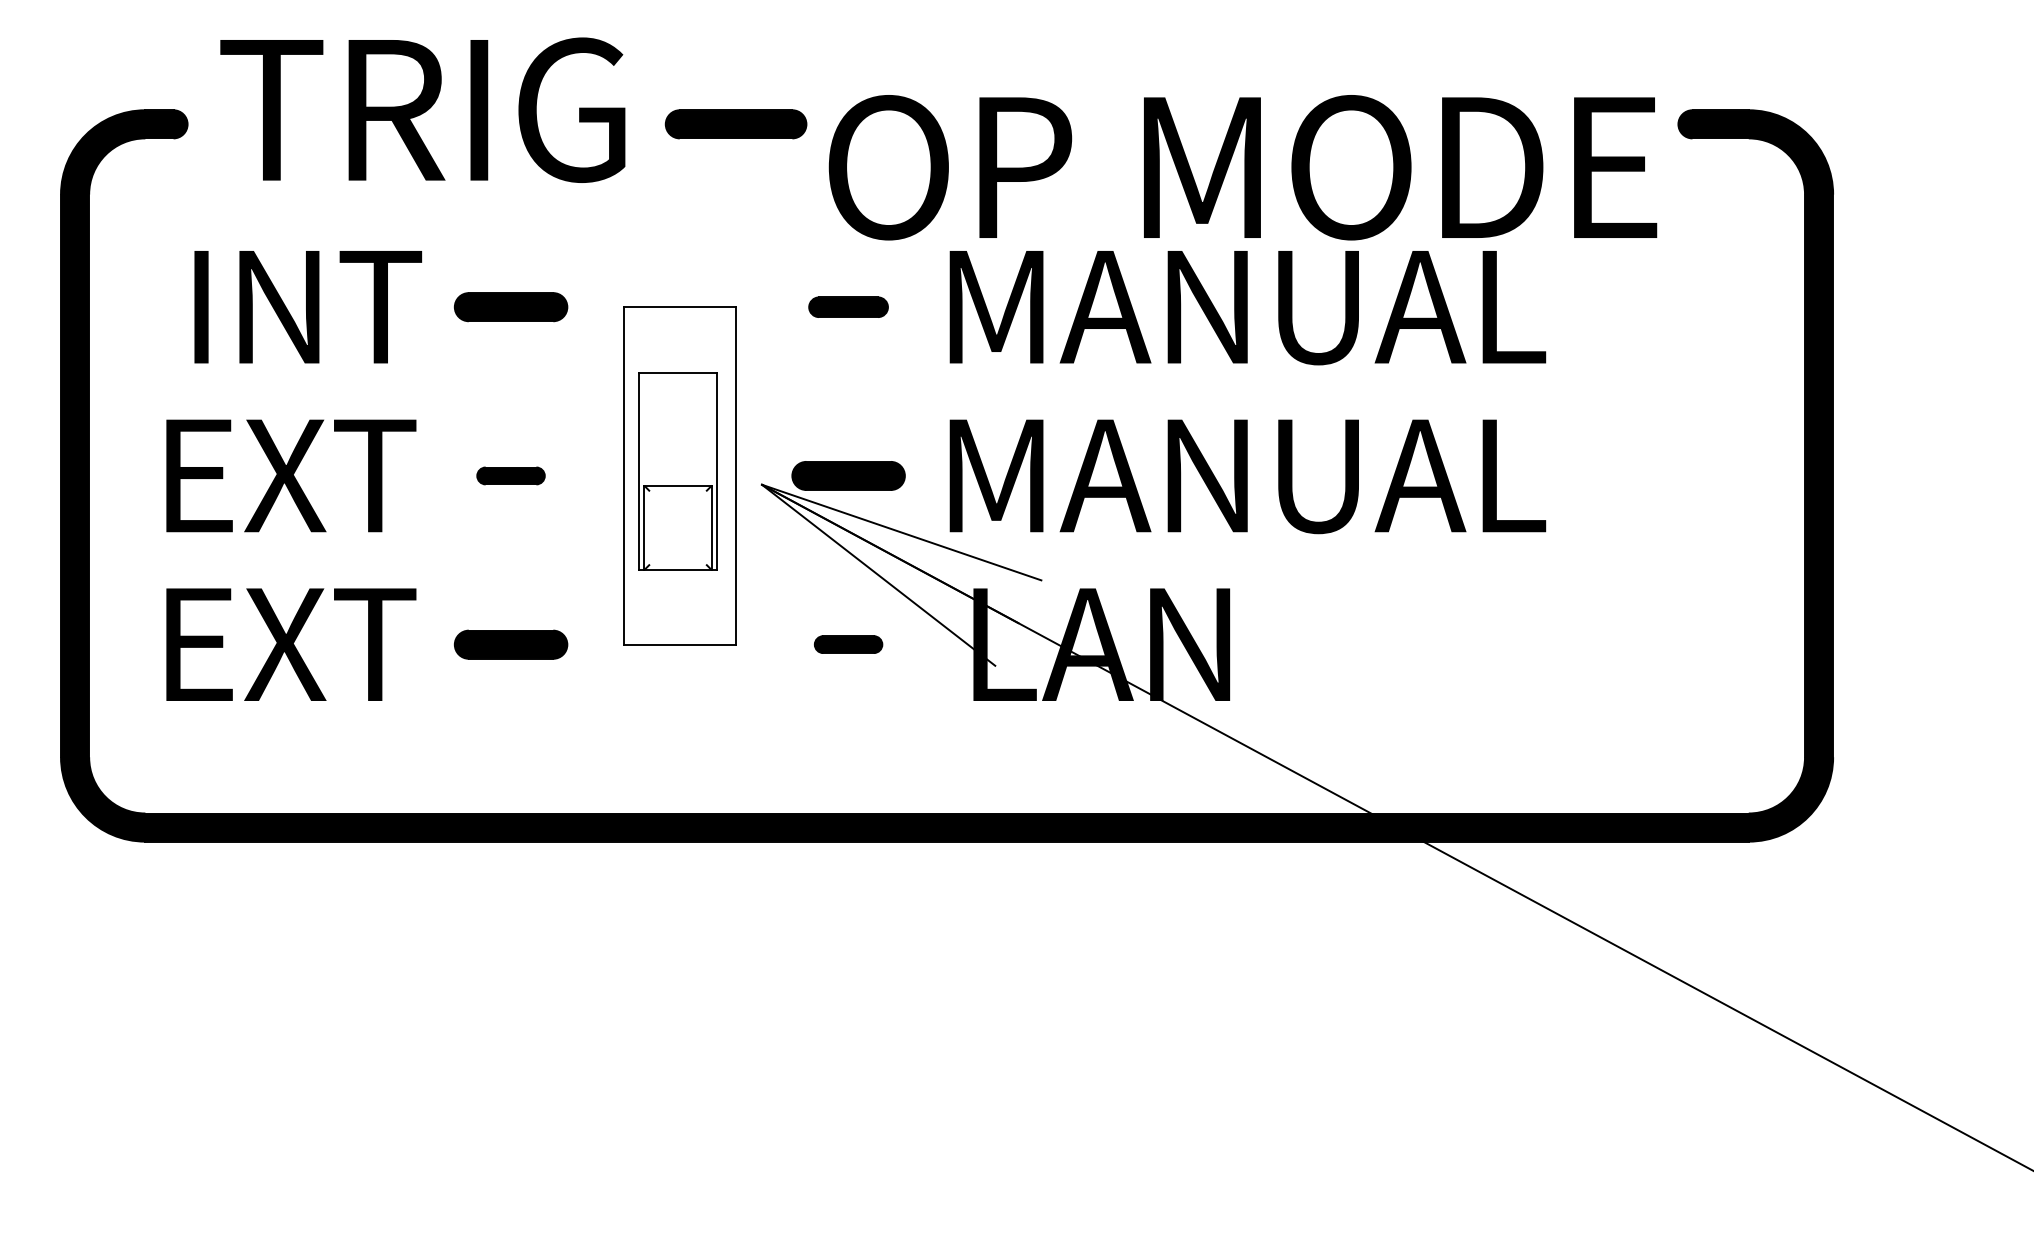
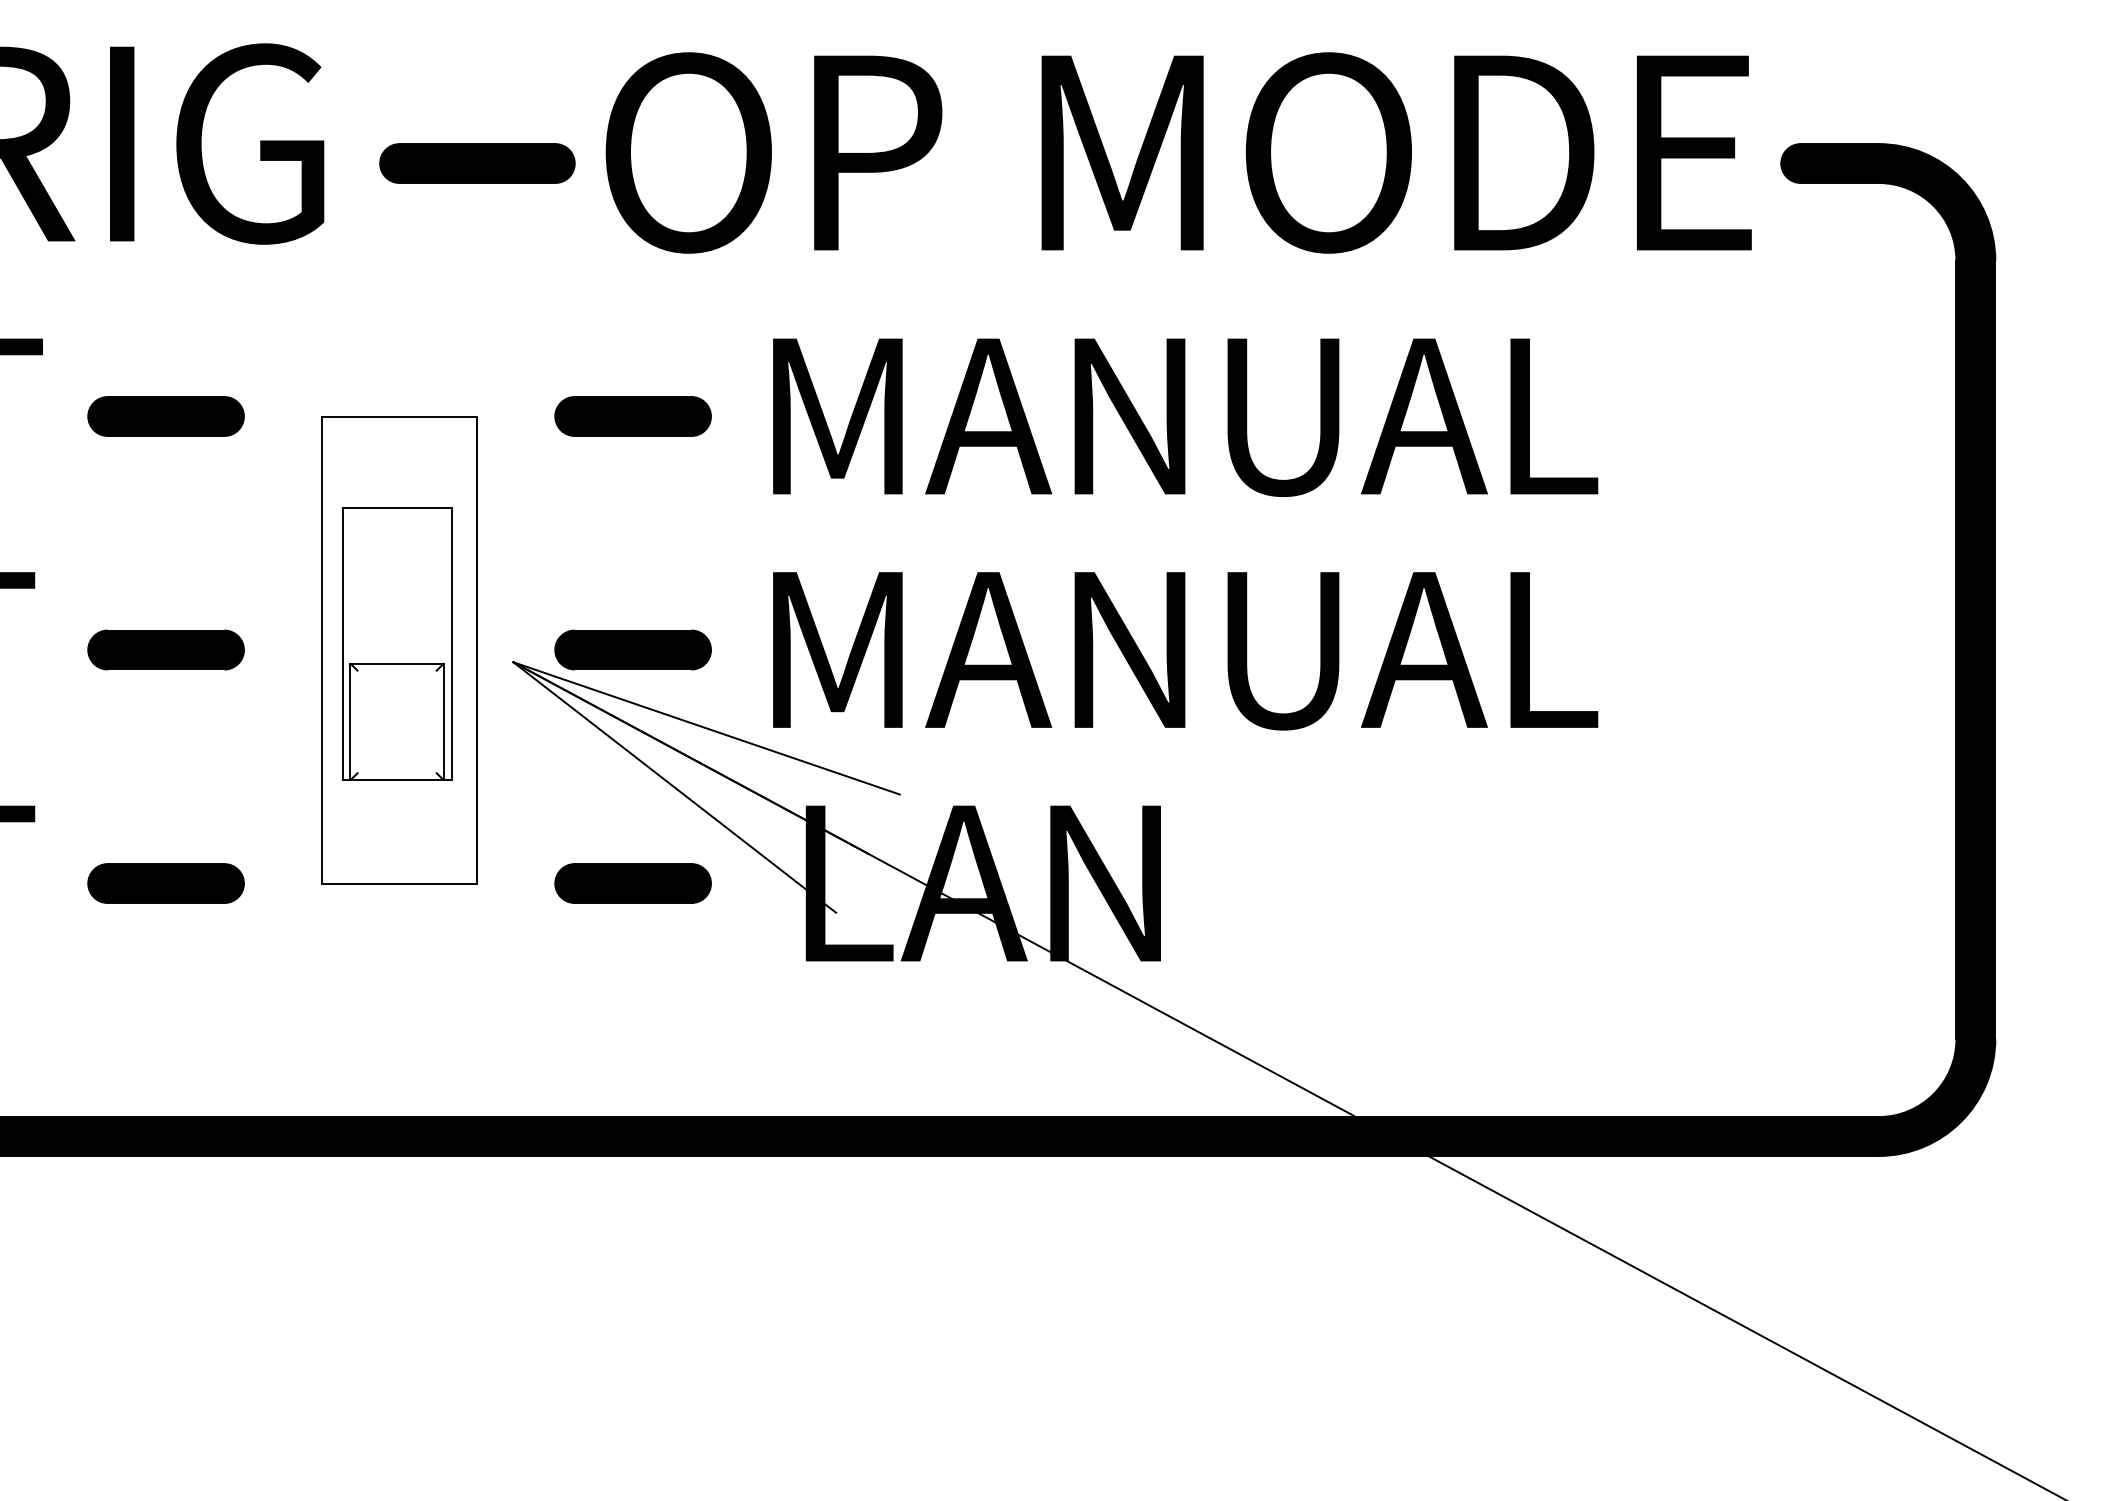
text: (1242, 167) -> (1178, 152), moved
part: (848, 307) -> (632, 416), size x1.43
part: (510, 475) -> (165, 649), size x1.67
part: (848, 644) -> (632, 883), size x1.67

